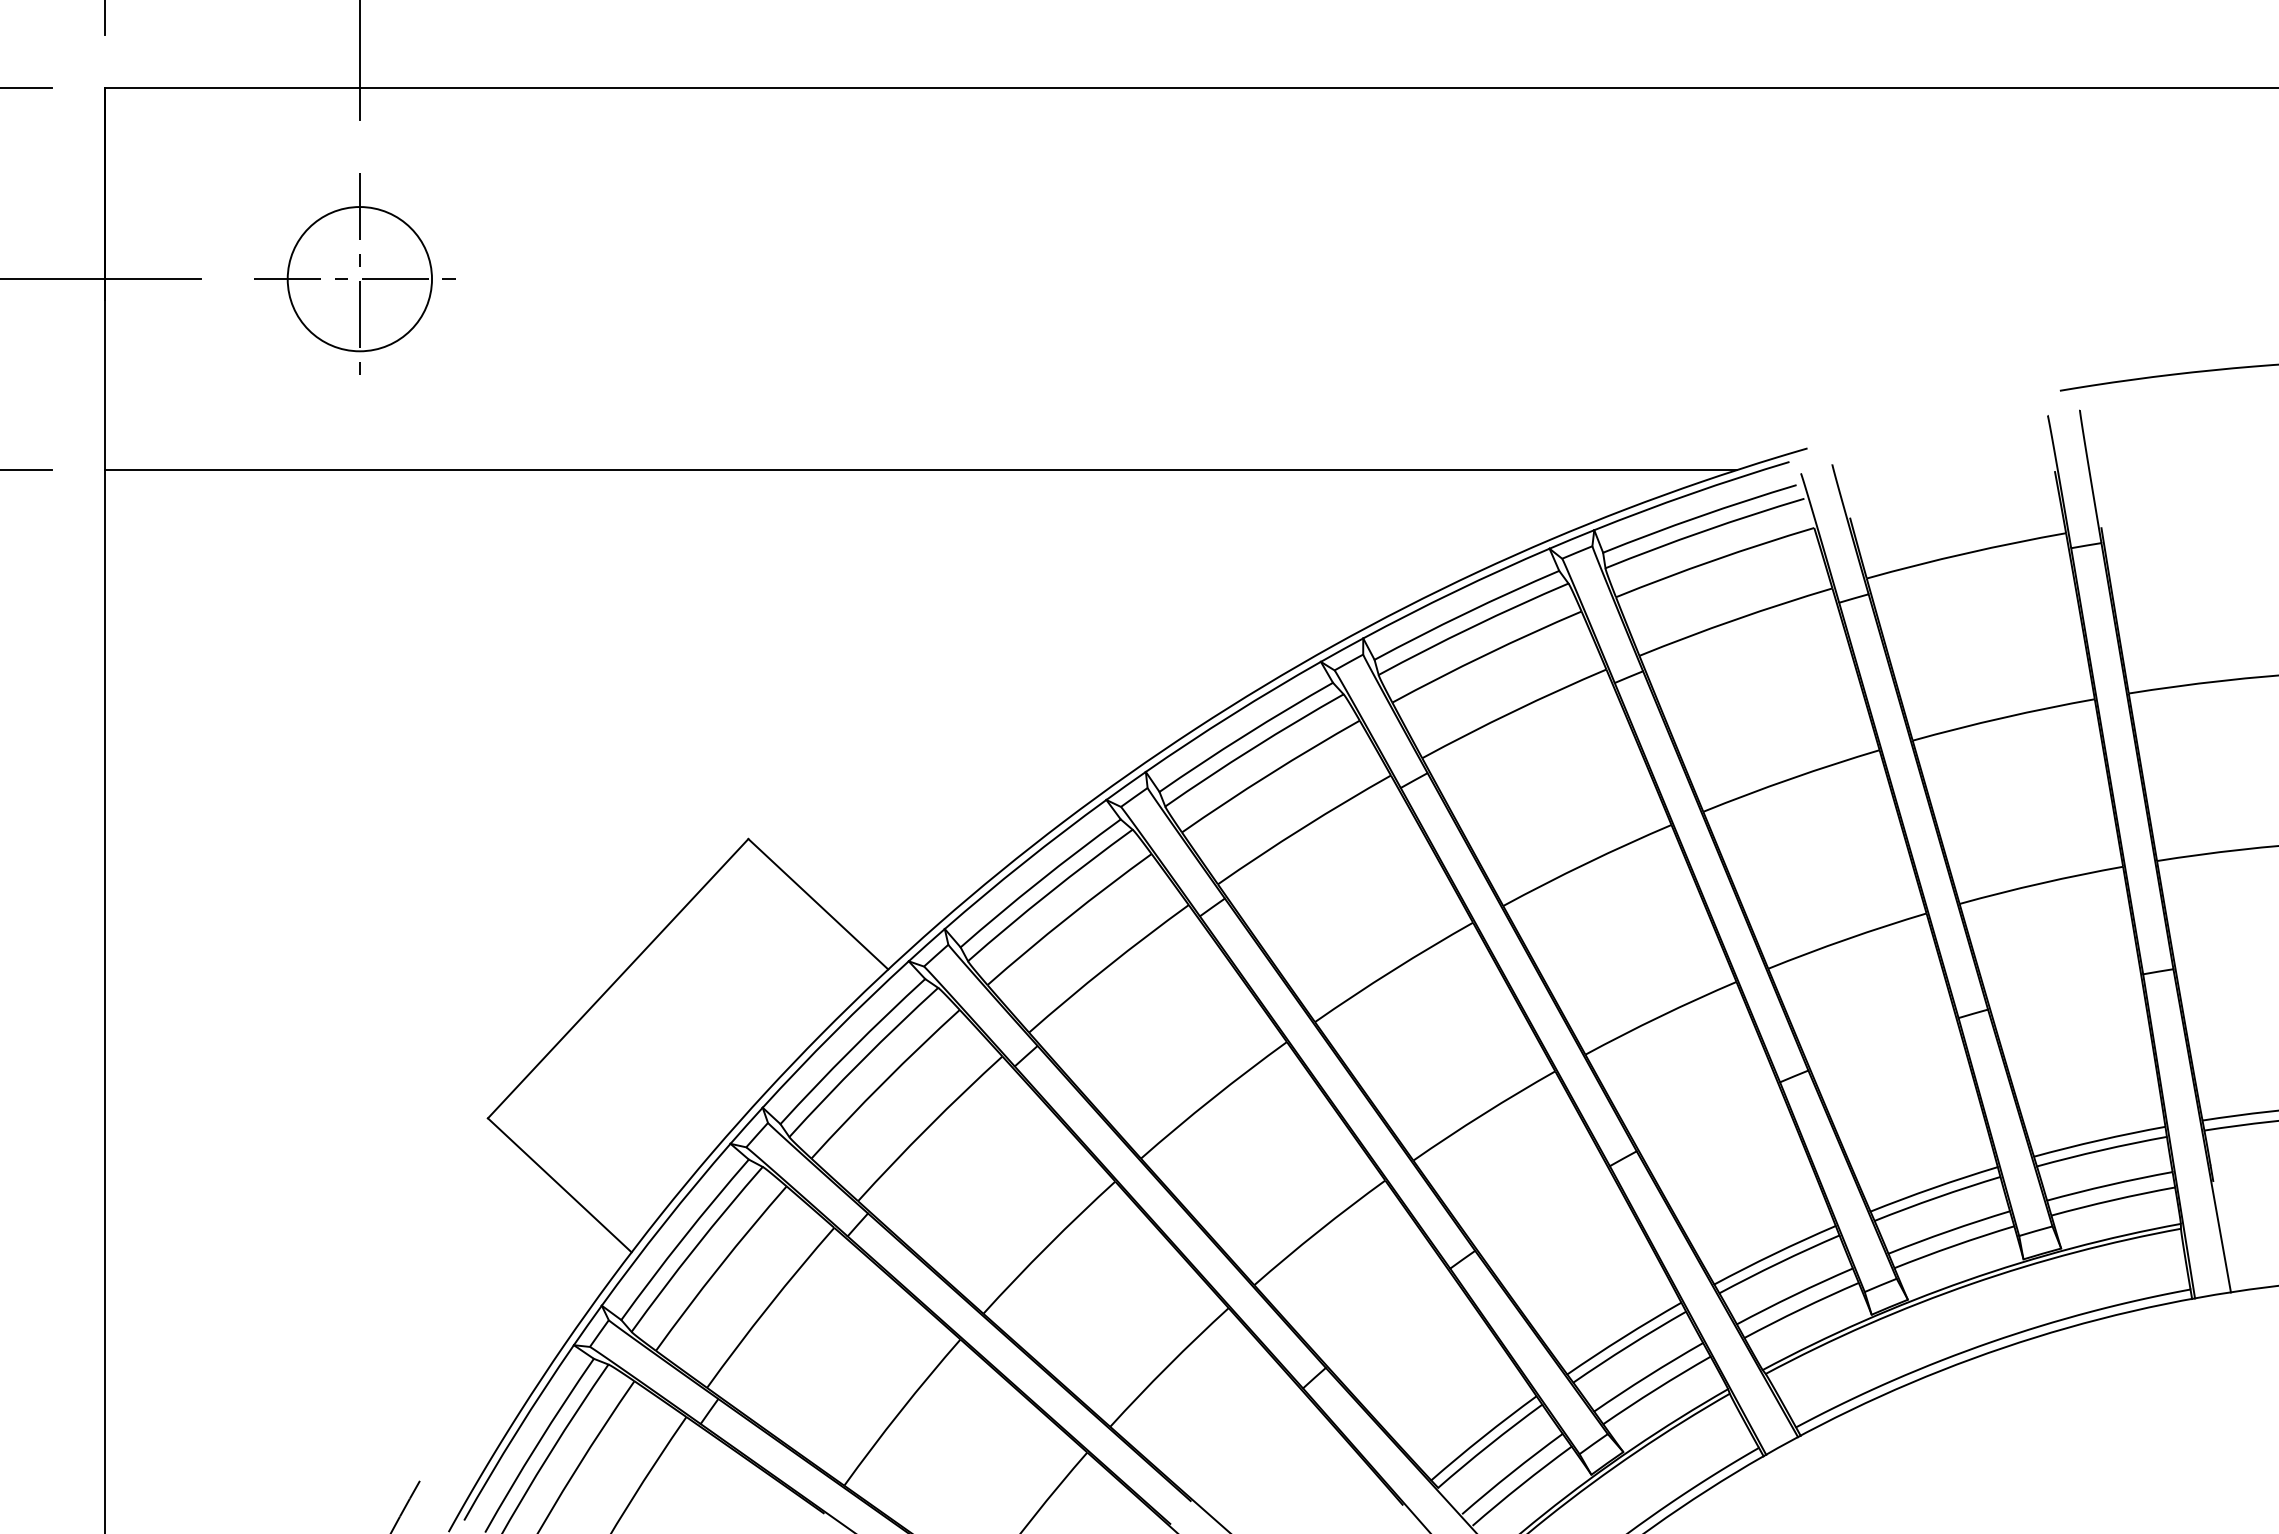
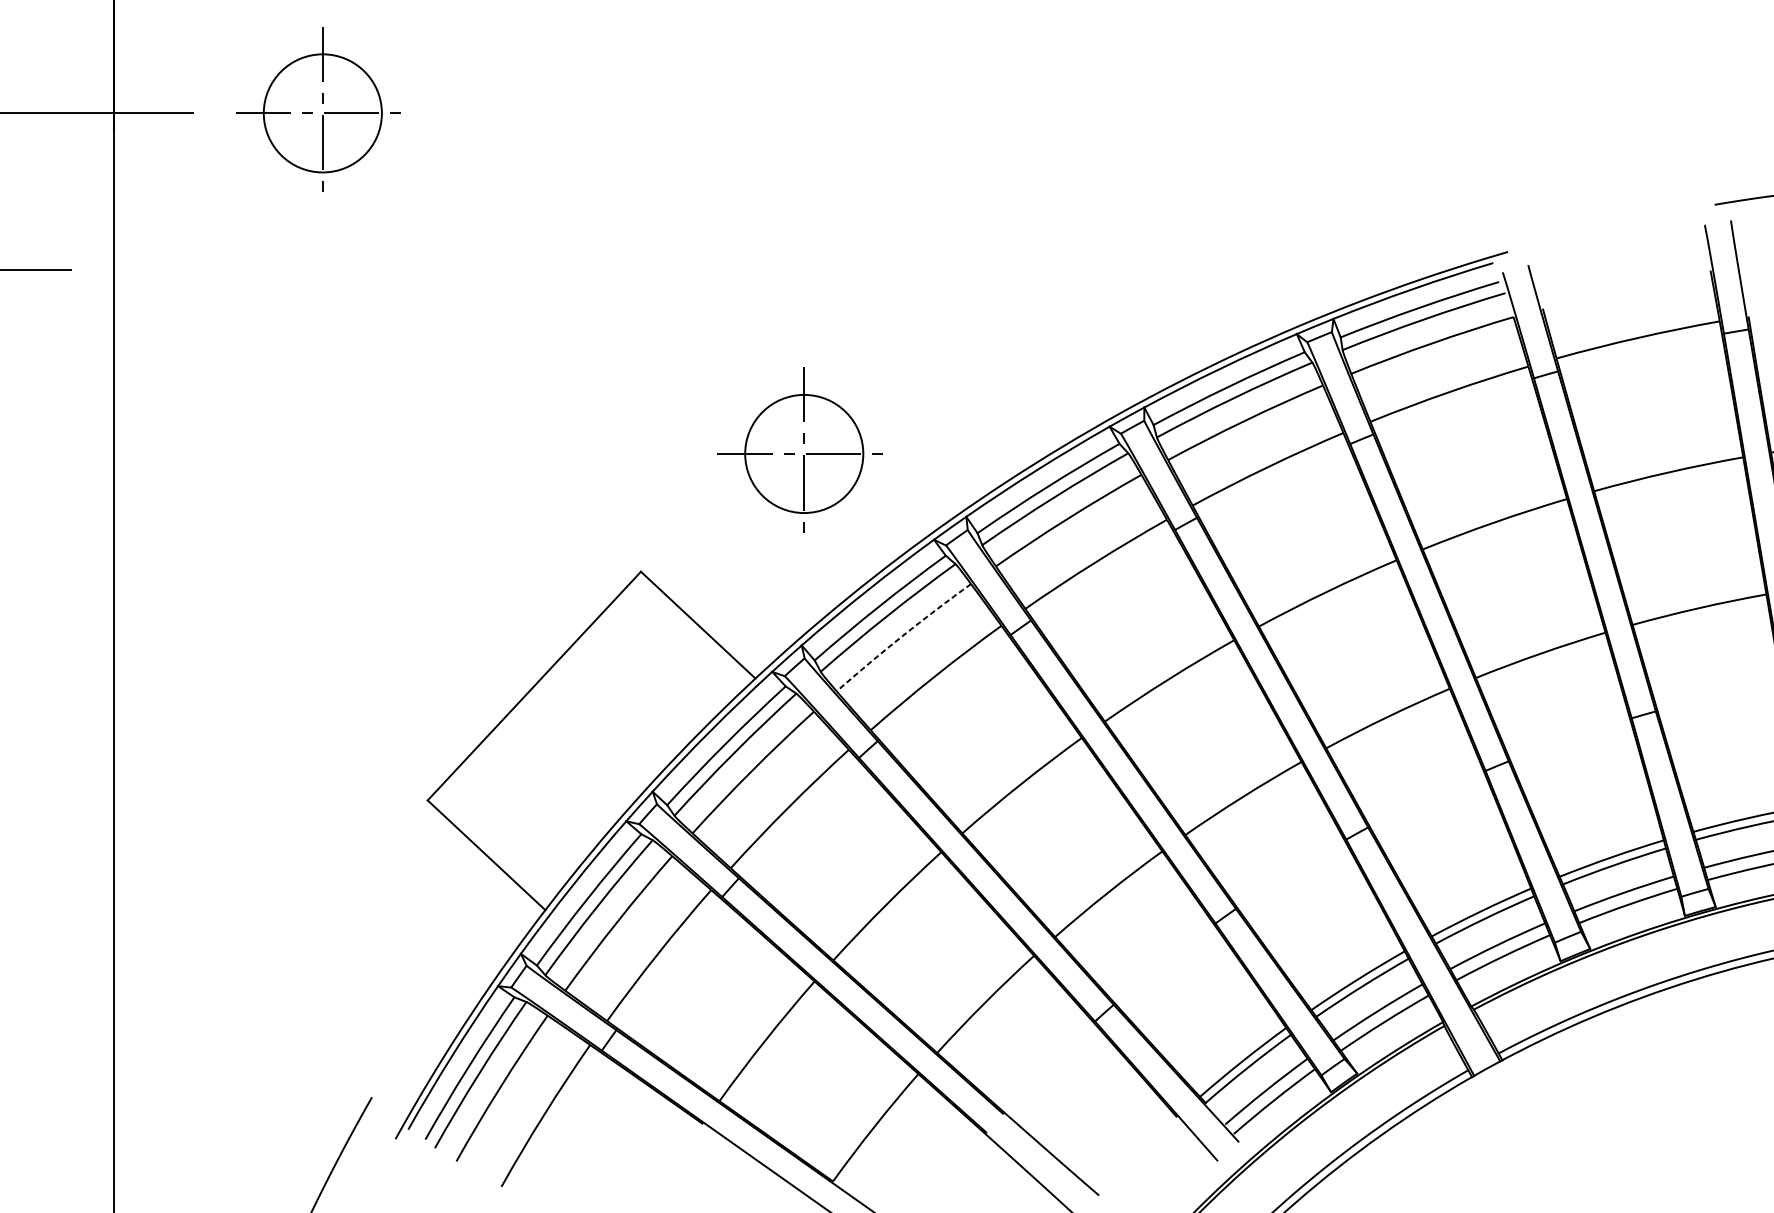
line: (920, 470) -> (781, 270), removed
part: (942, 689) -> (799, 449), added
arc: (1068, 917) -> (903, 636), solid -> dashed

